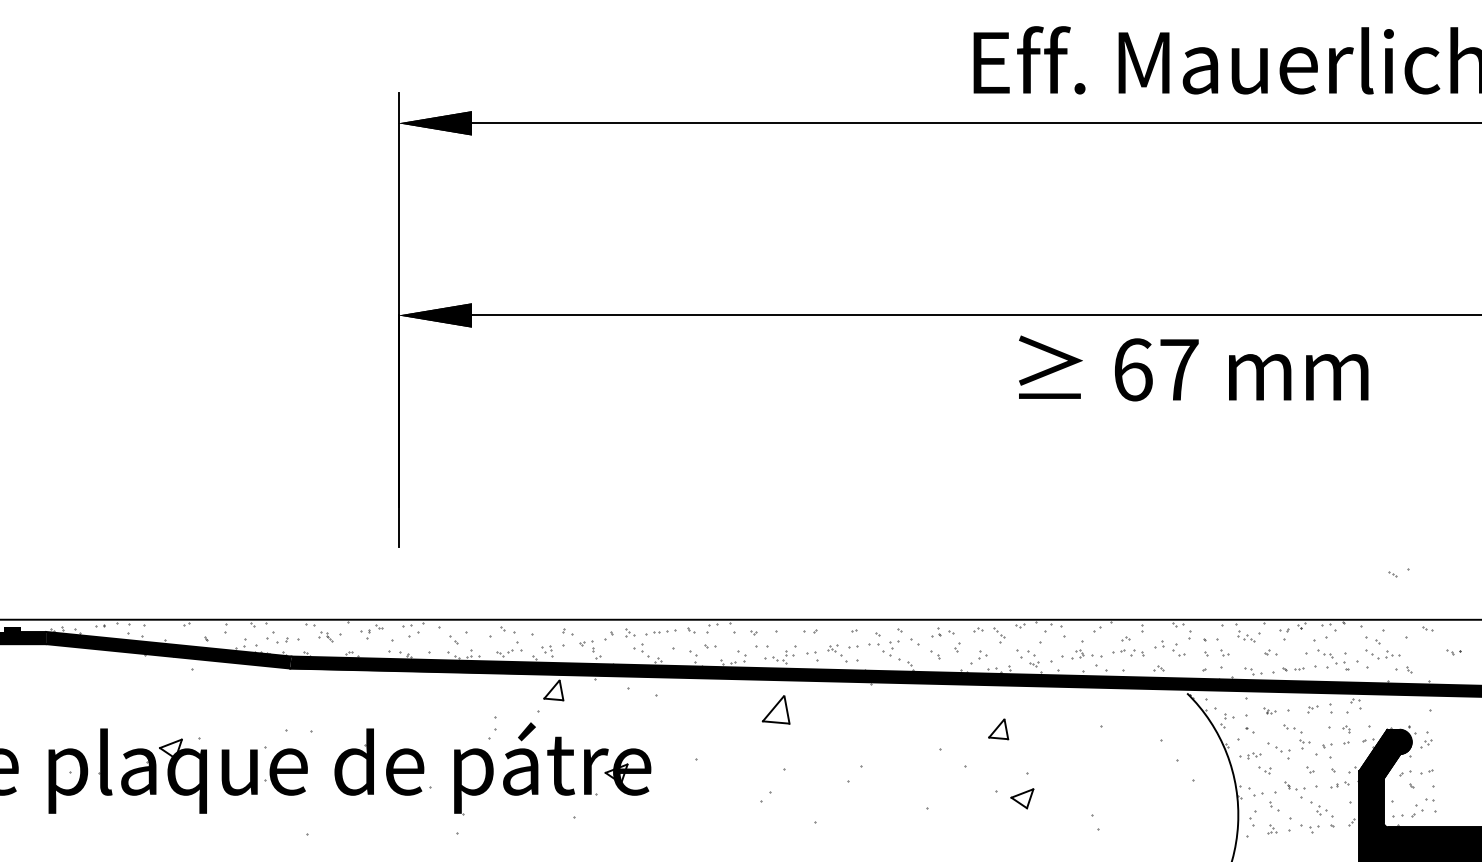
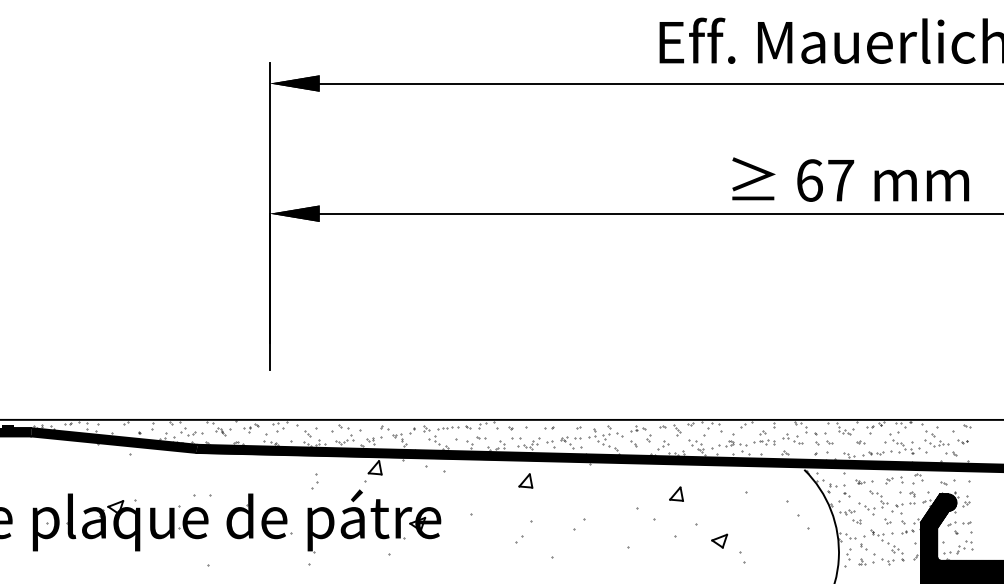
text: (1193, 368) -> (850, 179), moved
part: (1398, 573) -> (947, 482), moved
part: (1453, 651) -> (962, 441), moved
part: (775, 709) -> (525, 480), size x0.71
part: (492, 728) -> (314, 481), moved
part: (1022, 797) -> (719, 540), moved

